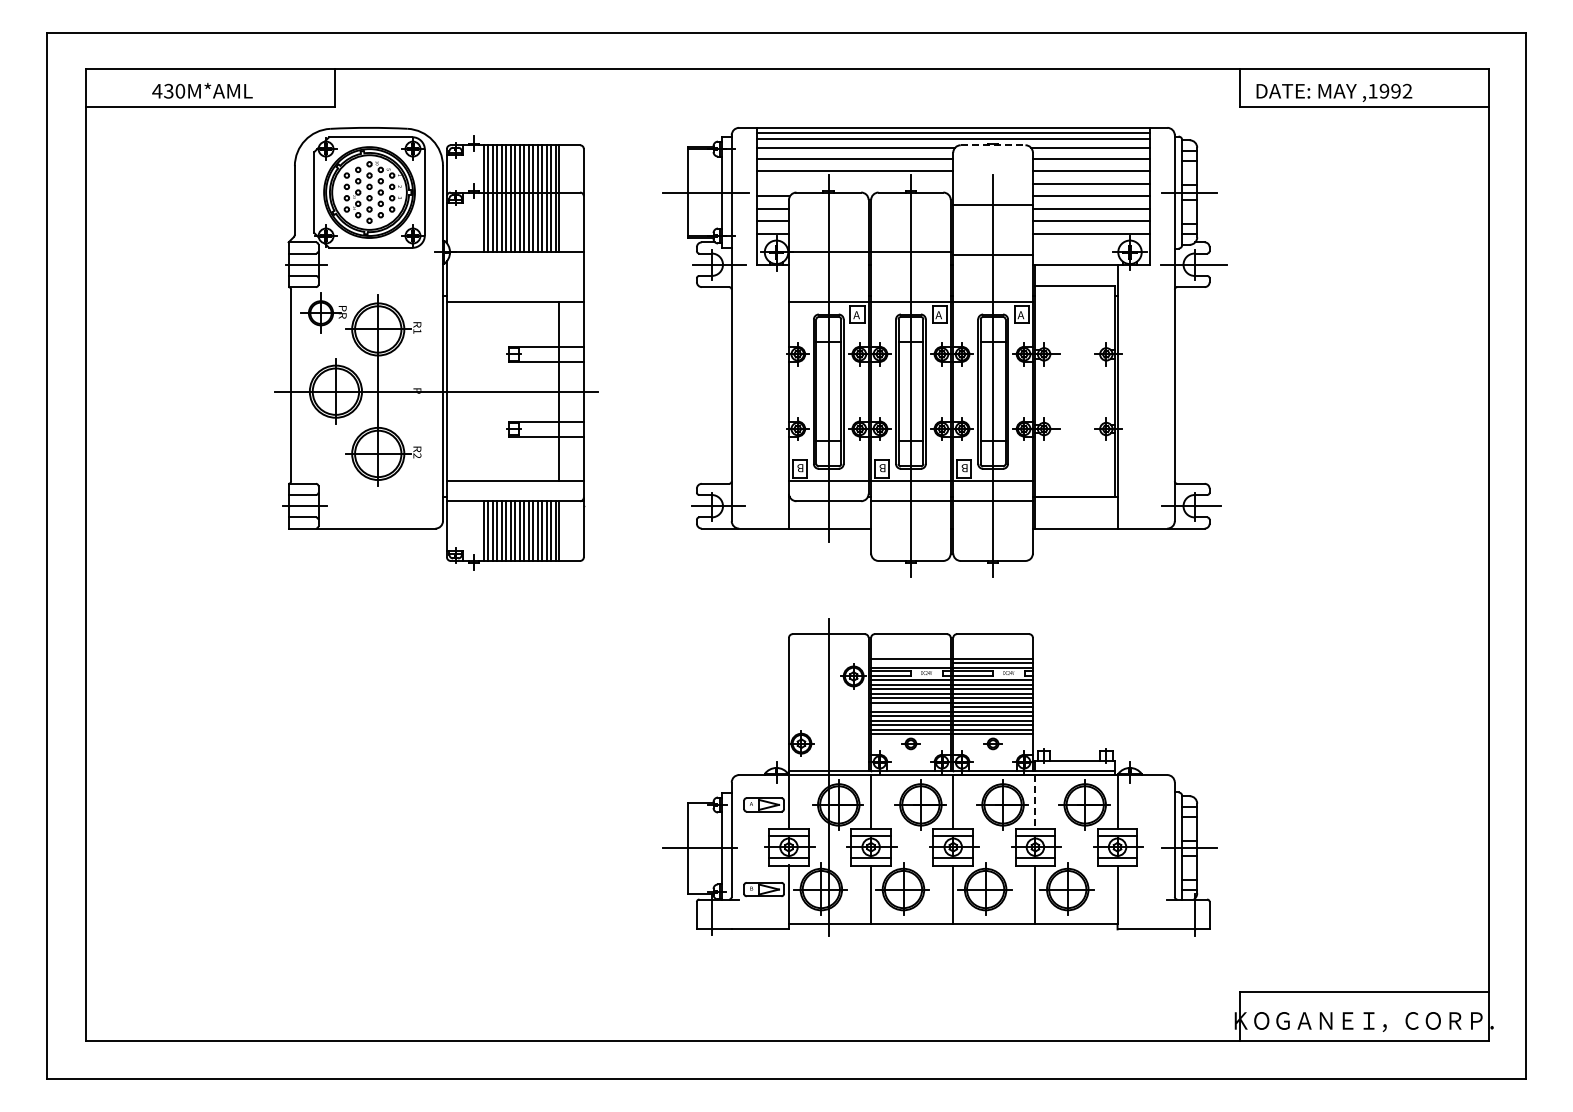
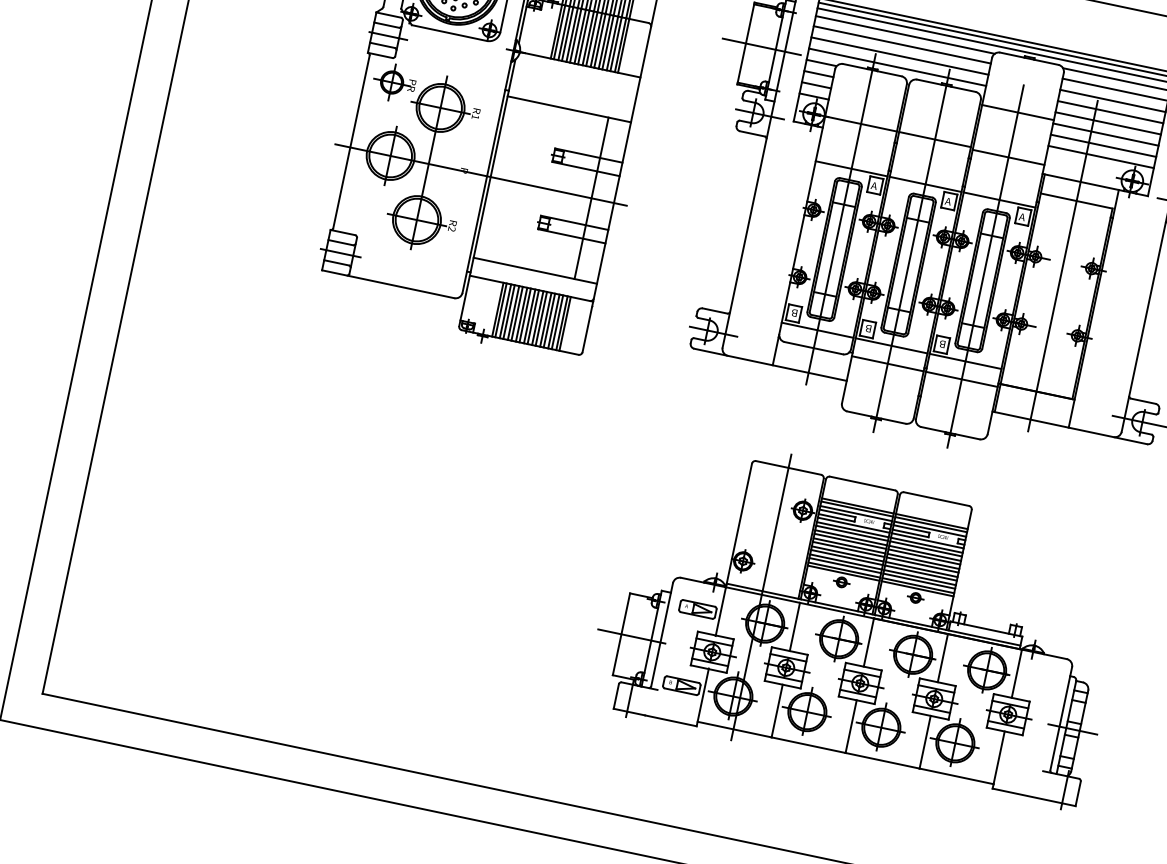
line: (993, 145) -> (1029, 59), dashed -> solid
line: (854, 183) -> (897, 66), added
line: (1075, 357) -> (1063, 265), added
line: (910, 662) -> (856, 508), added
line: (910, 707) -> (848, 549), added
line: (1035, 801) -> (943, 657), dashed -> solid

